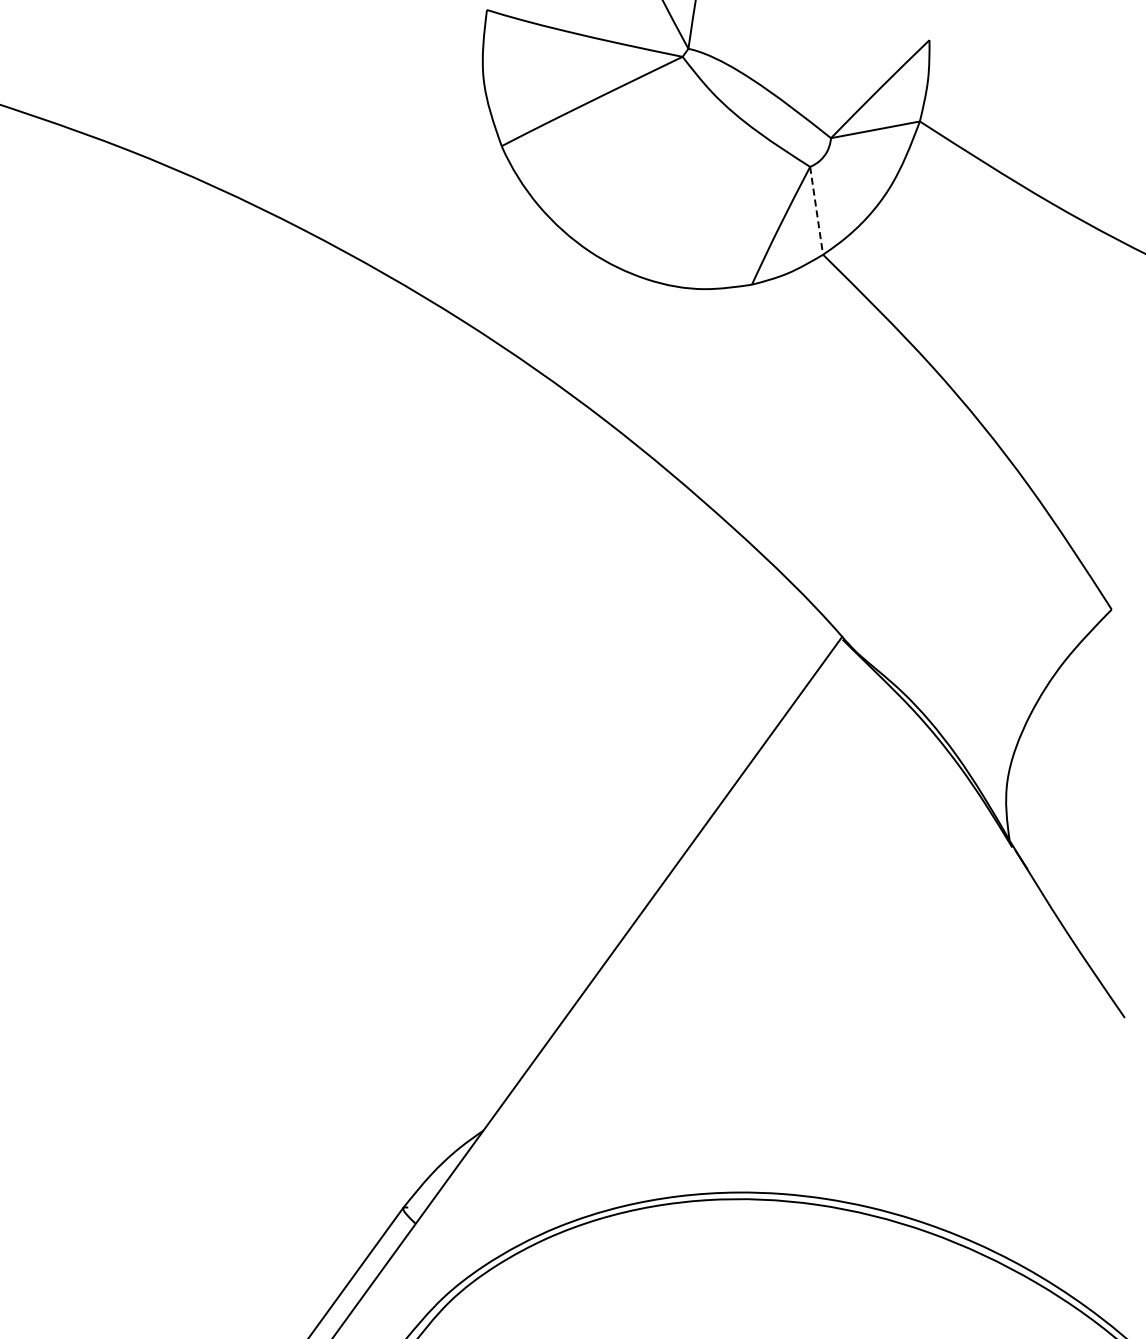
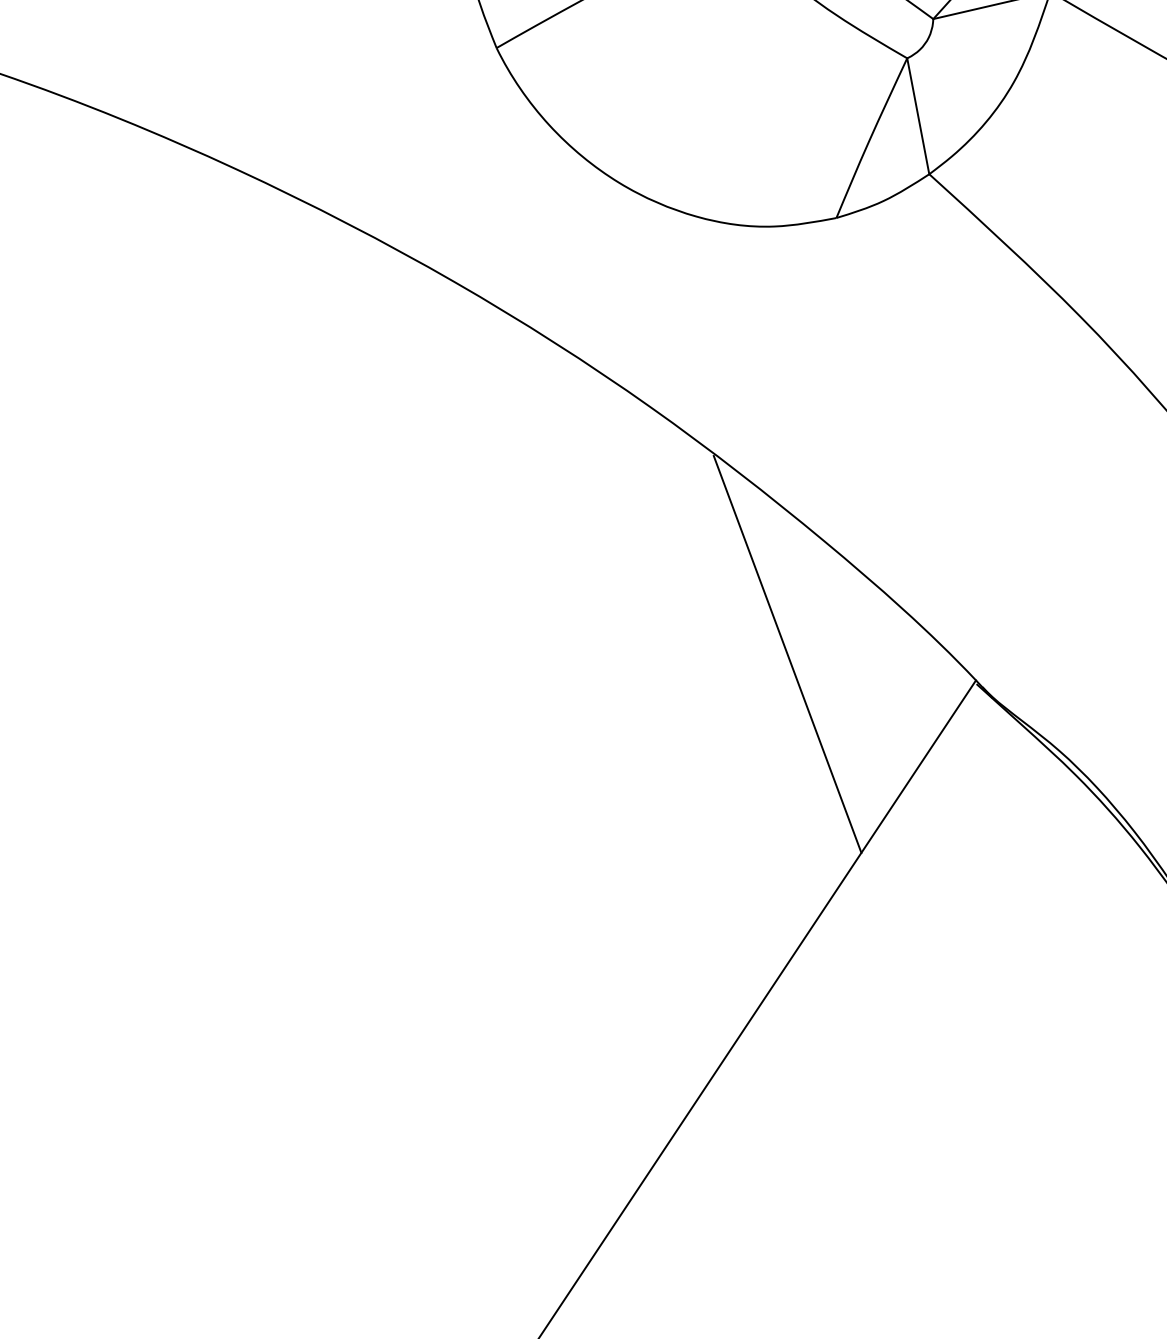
line: (816, 211) -> (918, 117), dashed -> solid
line: (701, 610) -> (787, 653), added

